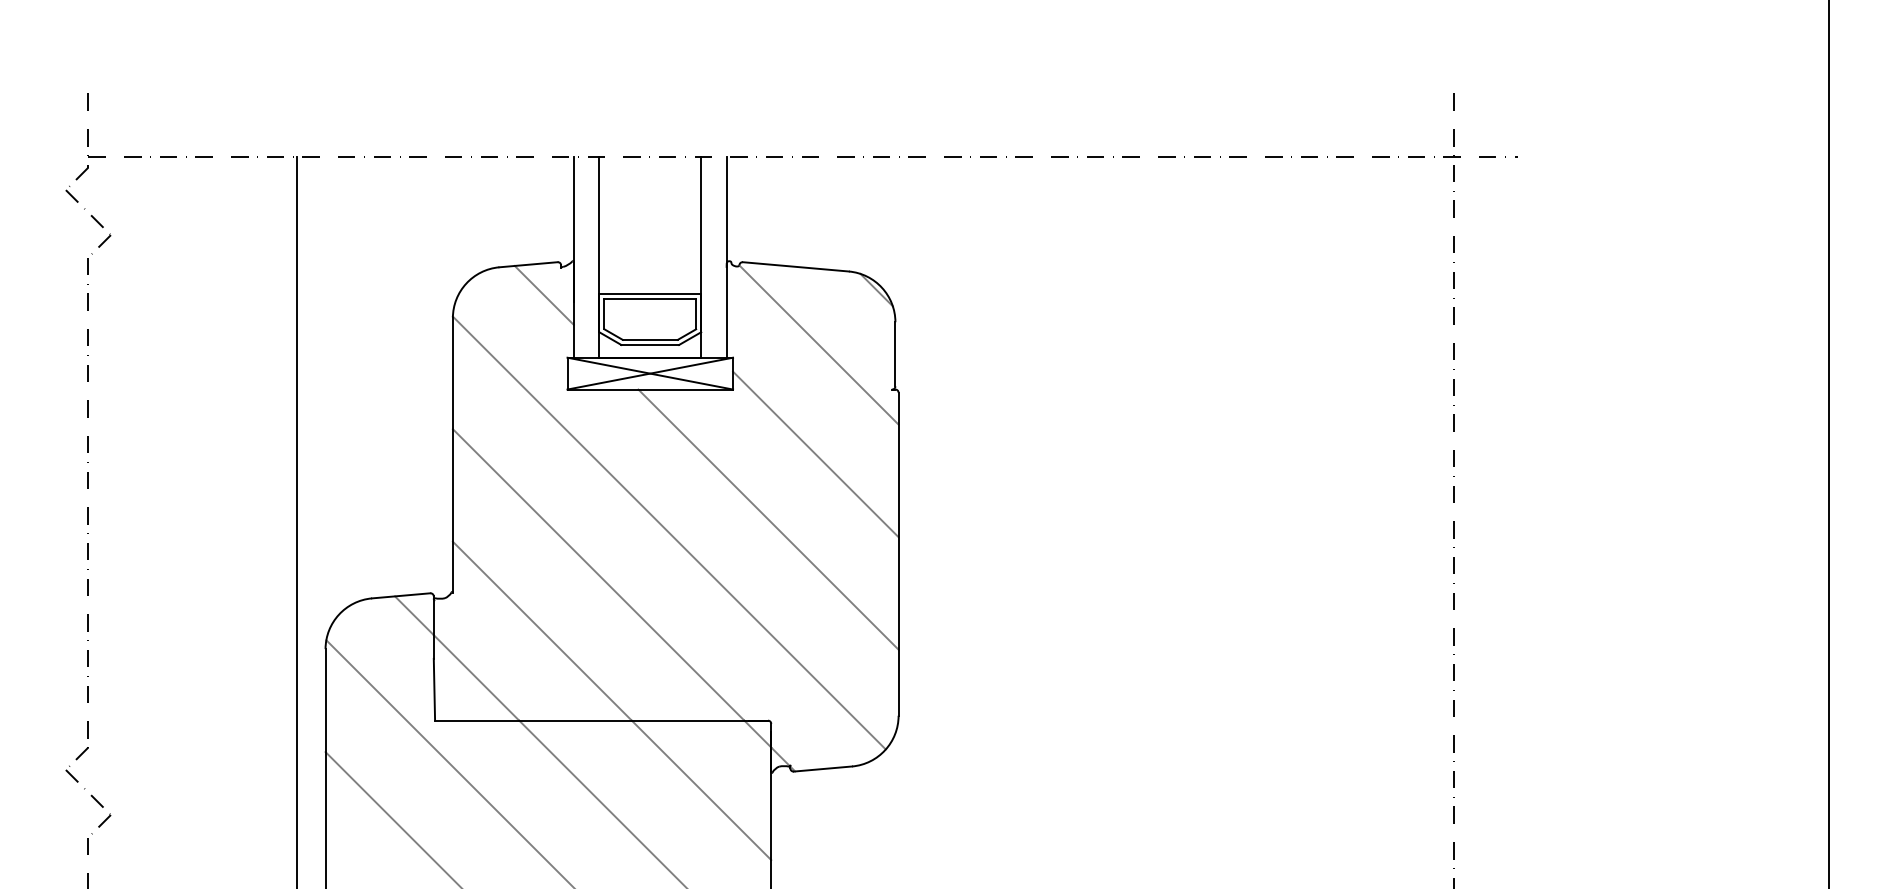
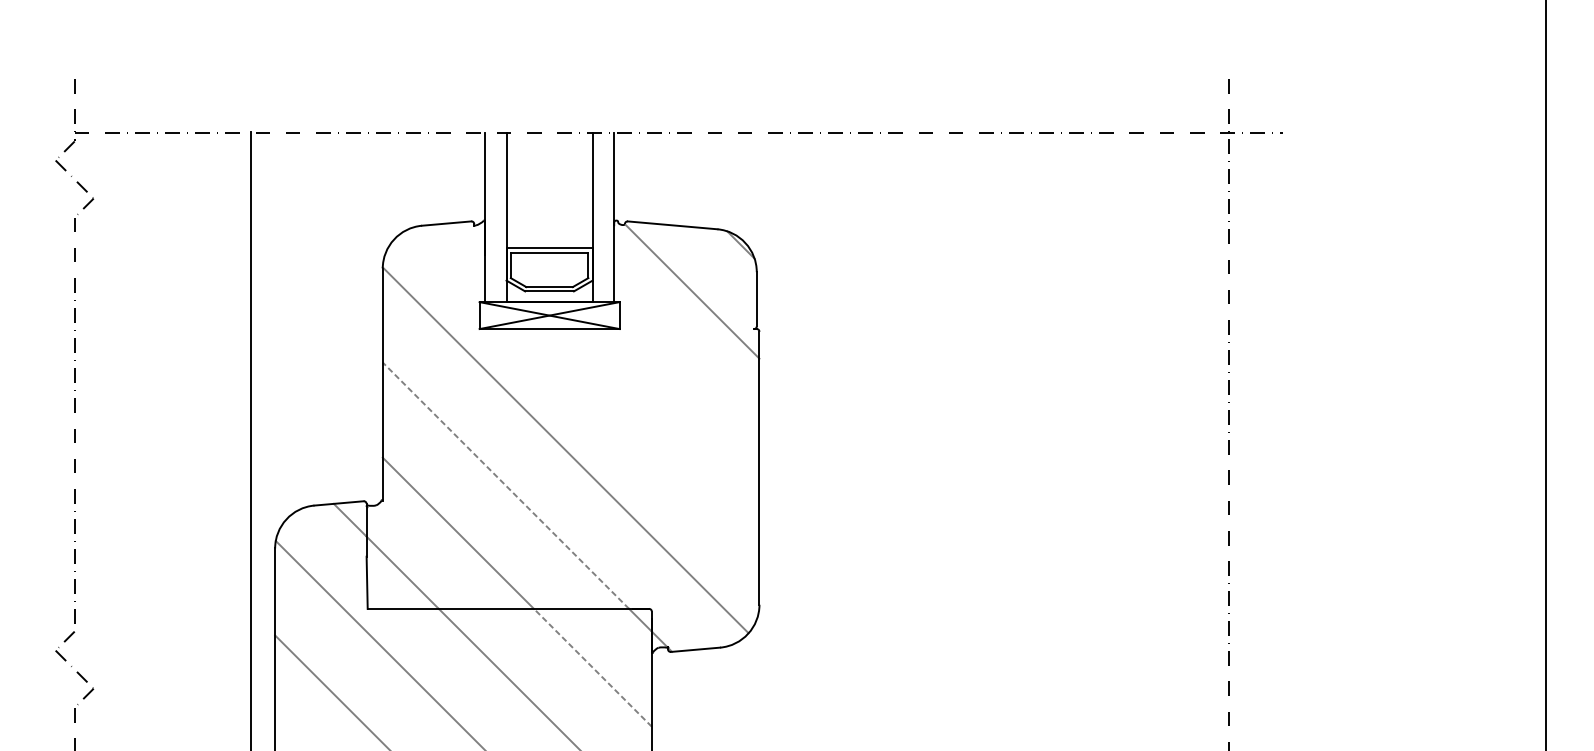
line: (543, 294) -> (459, 248), removed
line: (815, 454) -> (689, 383), removed
line: (768, 519) -> (649, 438), removed
line: (598, 574) -> (505, 485), solid -> dashed
line: (701, 790) -> (592, 667), solid -> dashed

